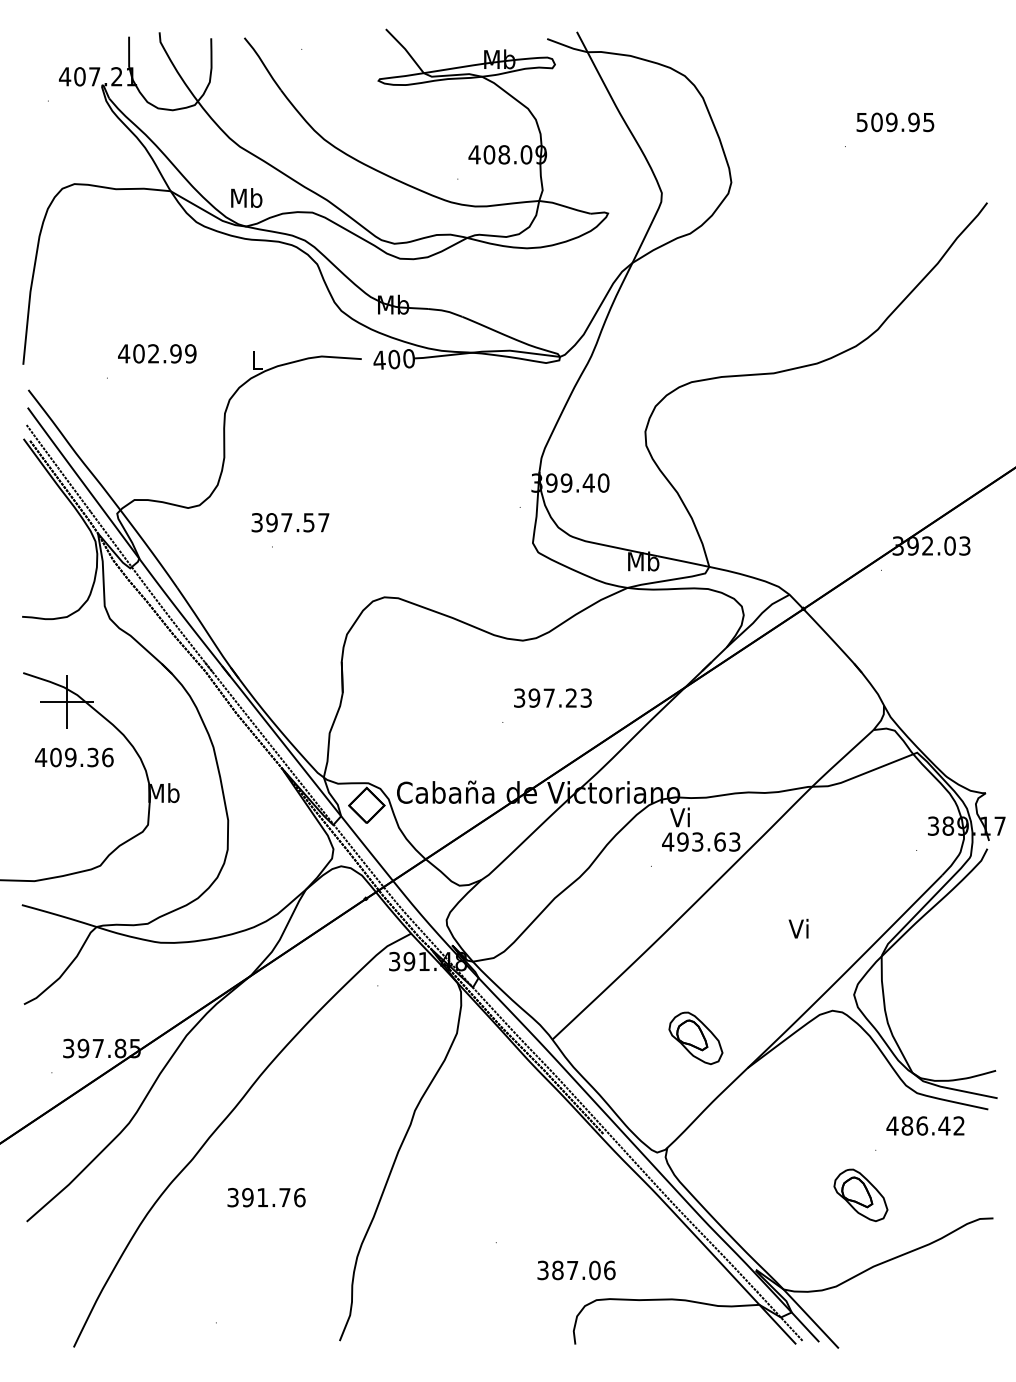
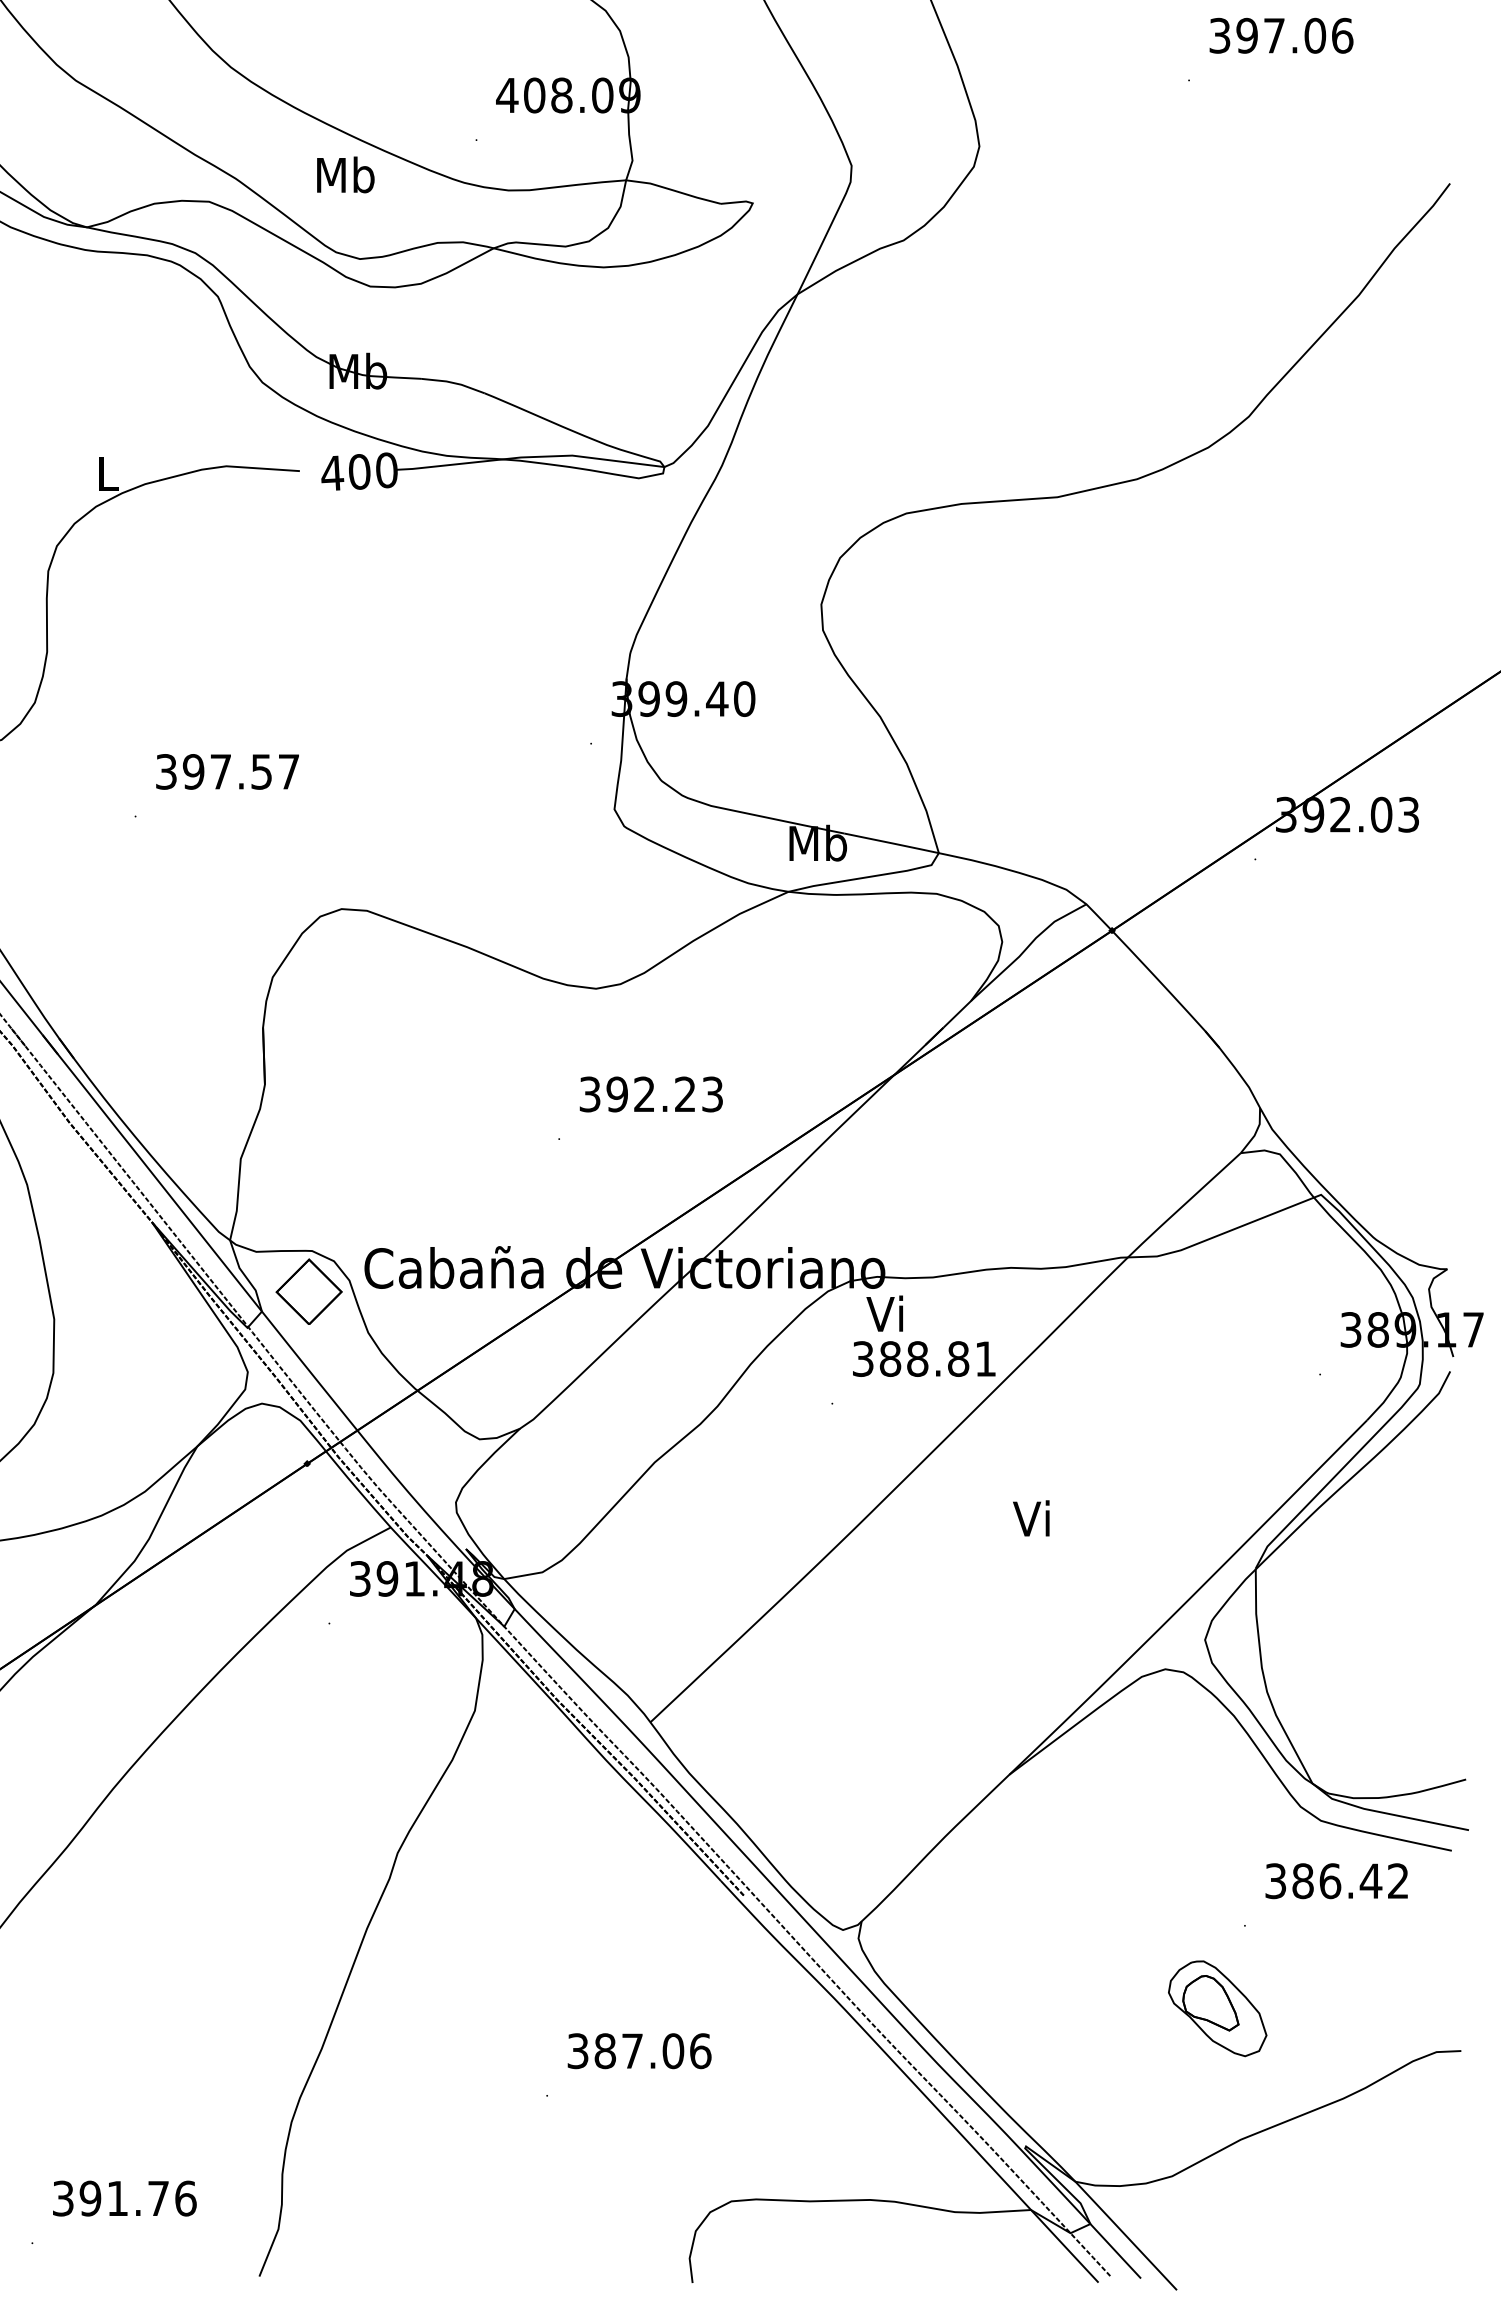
text: (895, 122) -> (1281, 36), 509.95 -> 397.06
text: (246, 197) -> (345, 173), moved
text: (290, 522) -> (227, 771), moved
text: (548, 697) -> (643, 1093), 397.23 -> 392.23
text: (701, 841) -> (924, 1358), 493.63 -> 388.81
text: (798, 928) -> (1031, 1518), moved
part: (695, 1038) -> (913, 1720), removed
text: (892, 1125) -> (1275, 1880), 486.42 -> 386.42
text: (266, 1197) -> (124, 2198), moved
text: (576, 1270) -> (639, 2051), moved

